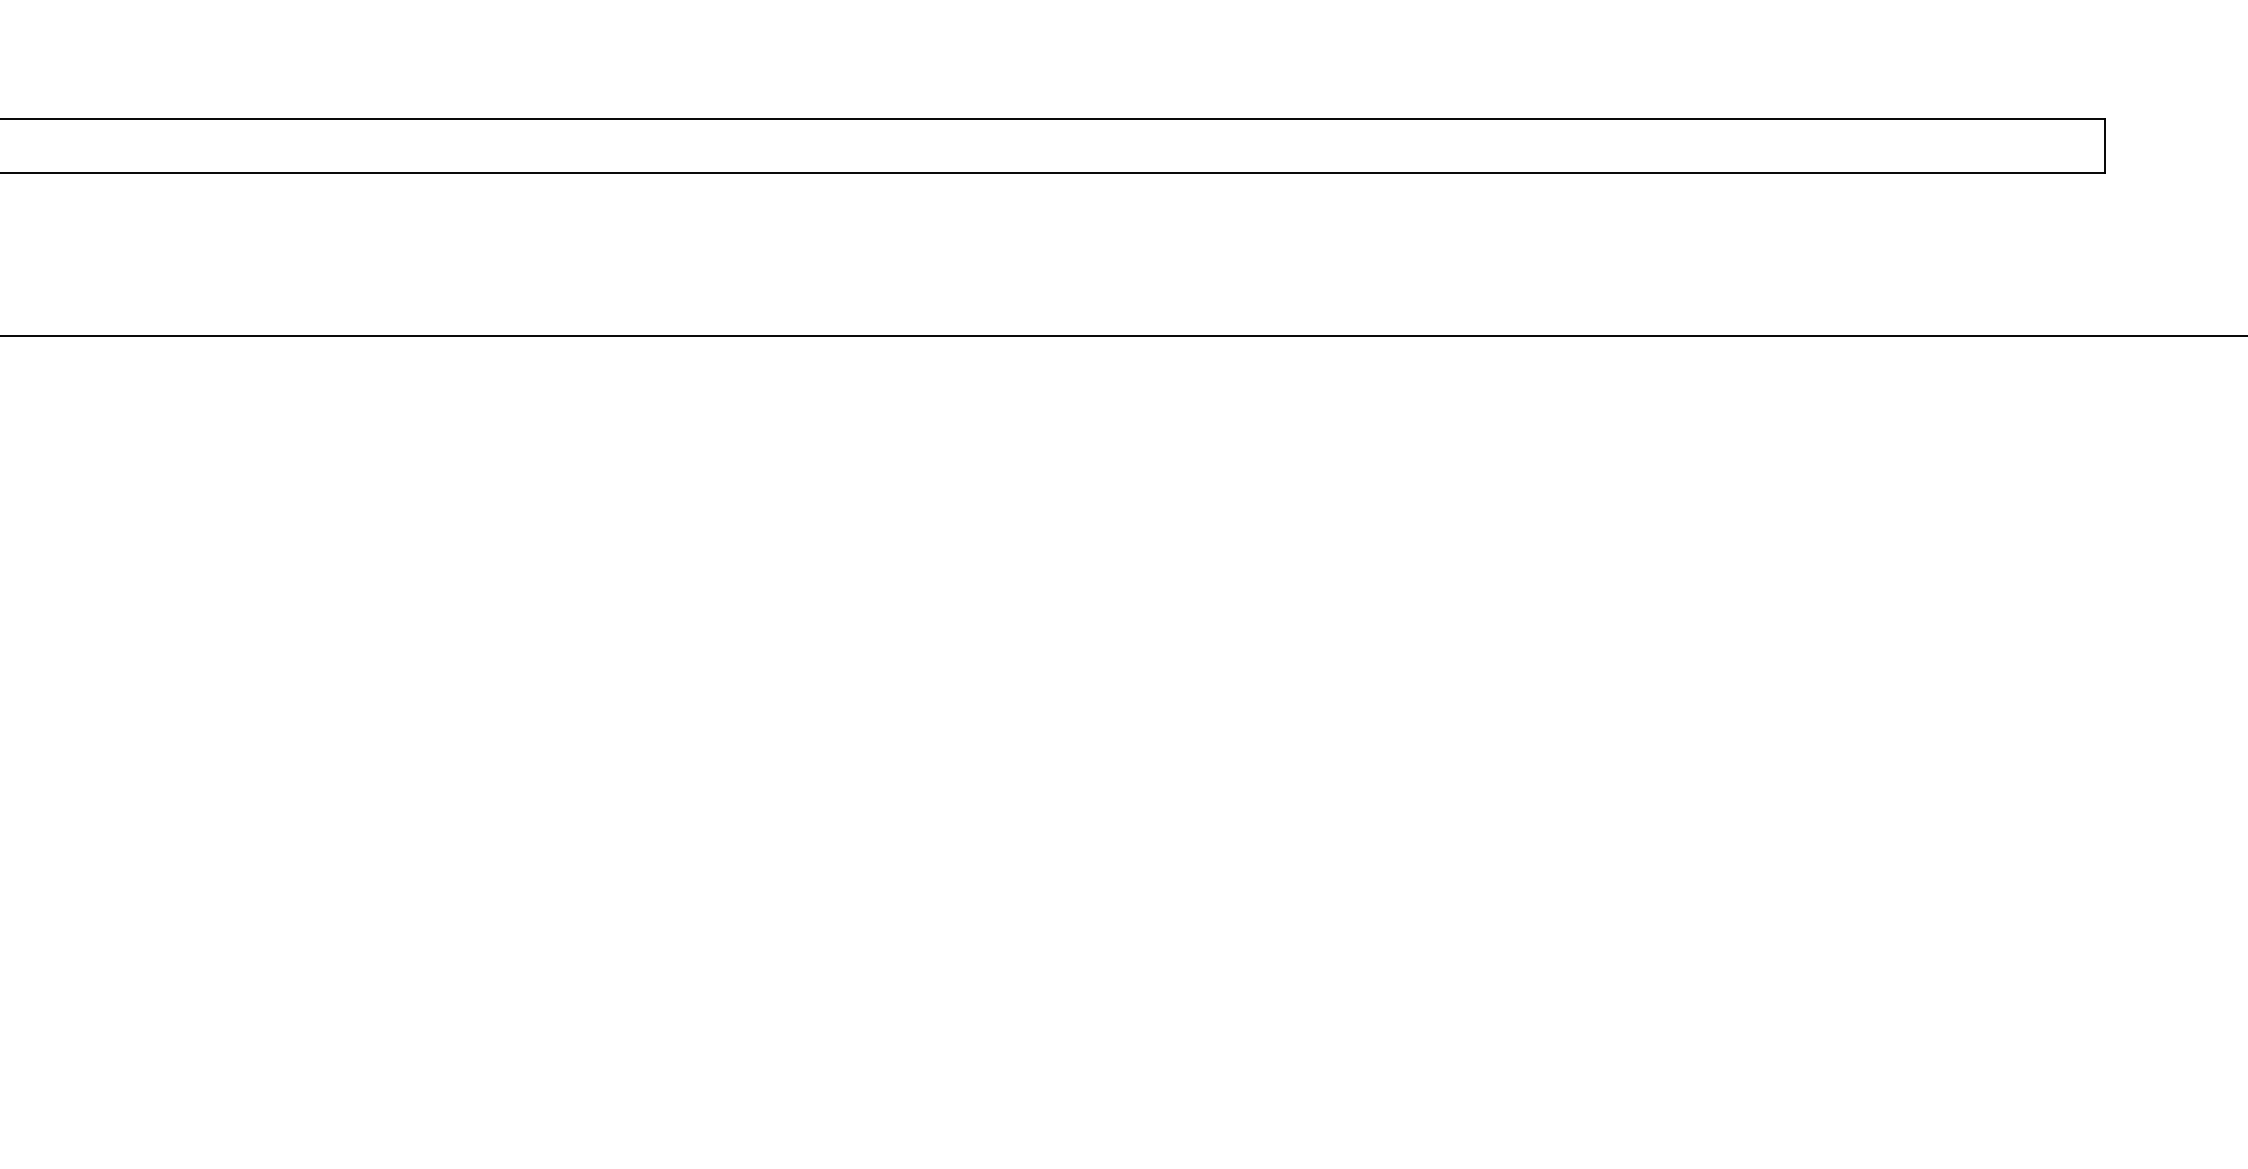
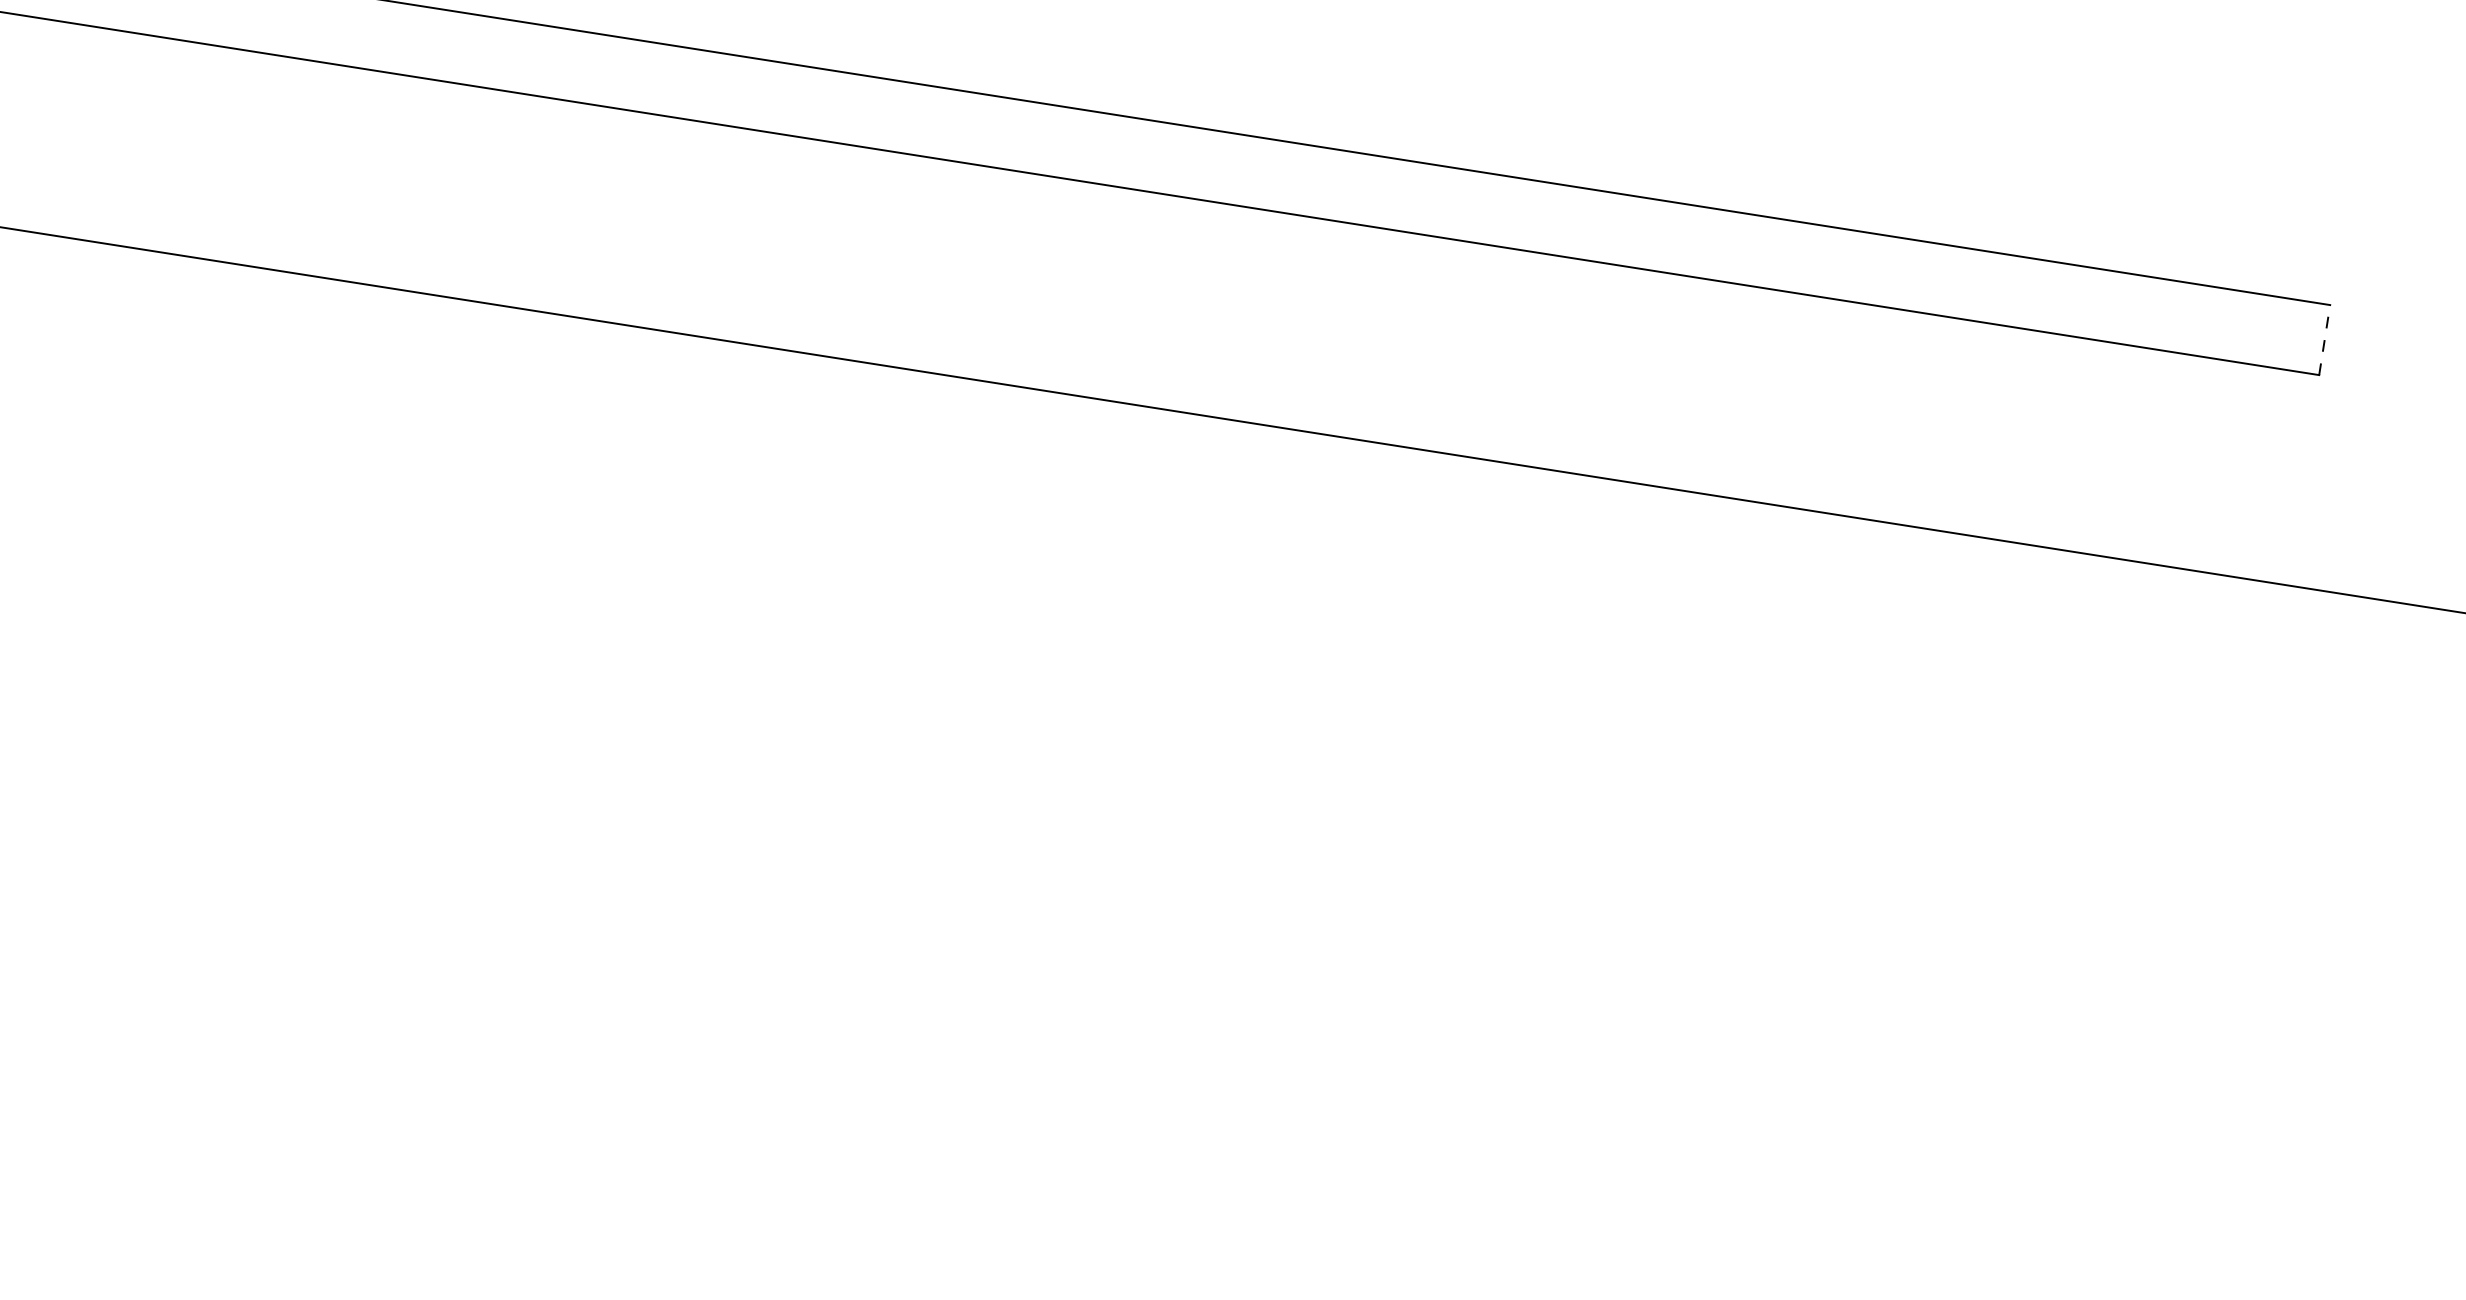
line: (2104, 145) -> (2324, 339), solid -> dashed

